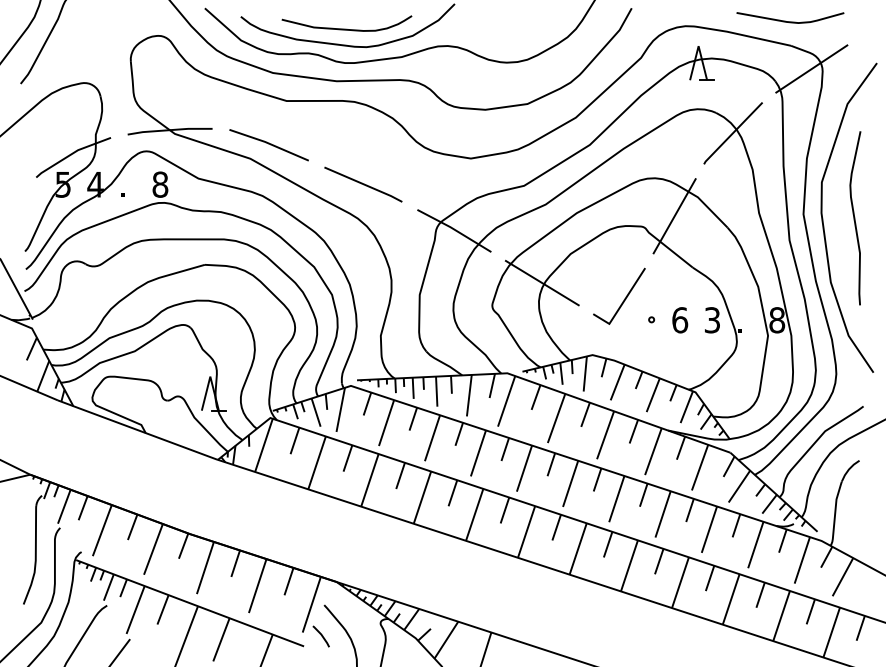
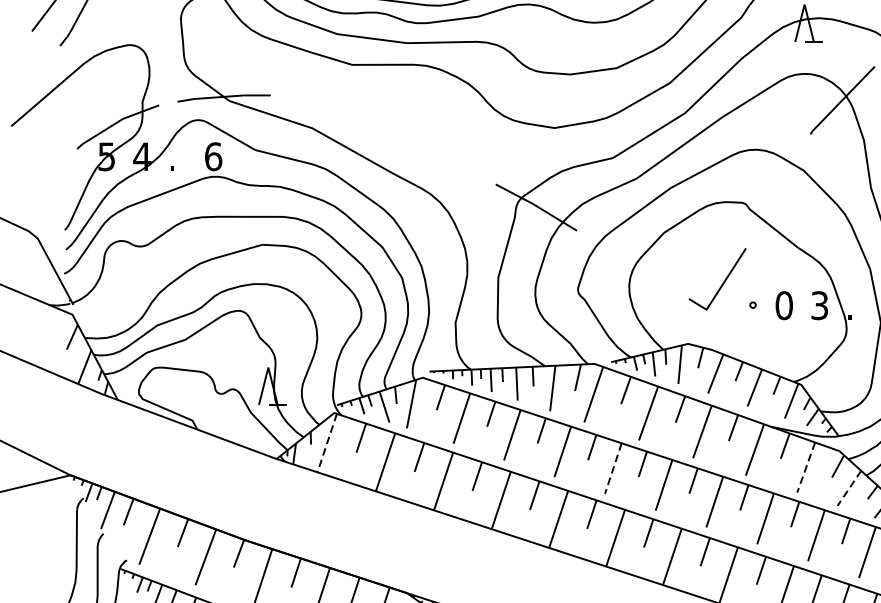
line: (268, 144) -> (332, 112), removed
text: (160, 184) -> (213, 156), 8 -> 6
line: (363, 184) -> (436, 156), removed
line: (674, 216) -> (778, 191), removed
line: (541, 282) -> (632, 264), removed
text: (680, 320) -> (784, 305), 6 -> 0
line: (263, 445) -> (326, 443), solid -> dashed
line: (699, 468) -> (805, 468), solid -> dashed
line: (524, 469) -> (613, 469), solid -> dashed
line: (739, 486) -> (849, 488), solid -> dashed

